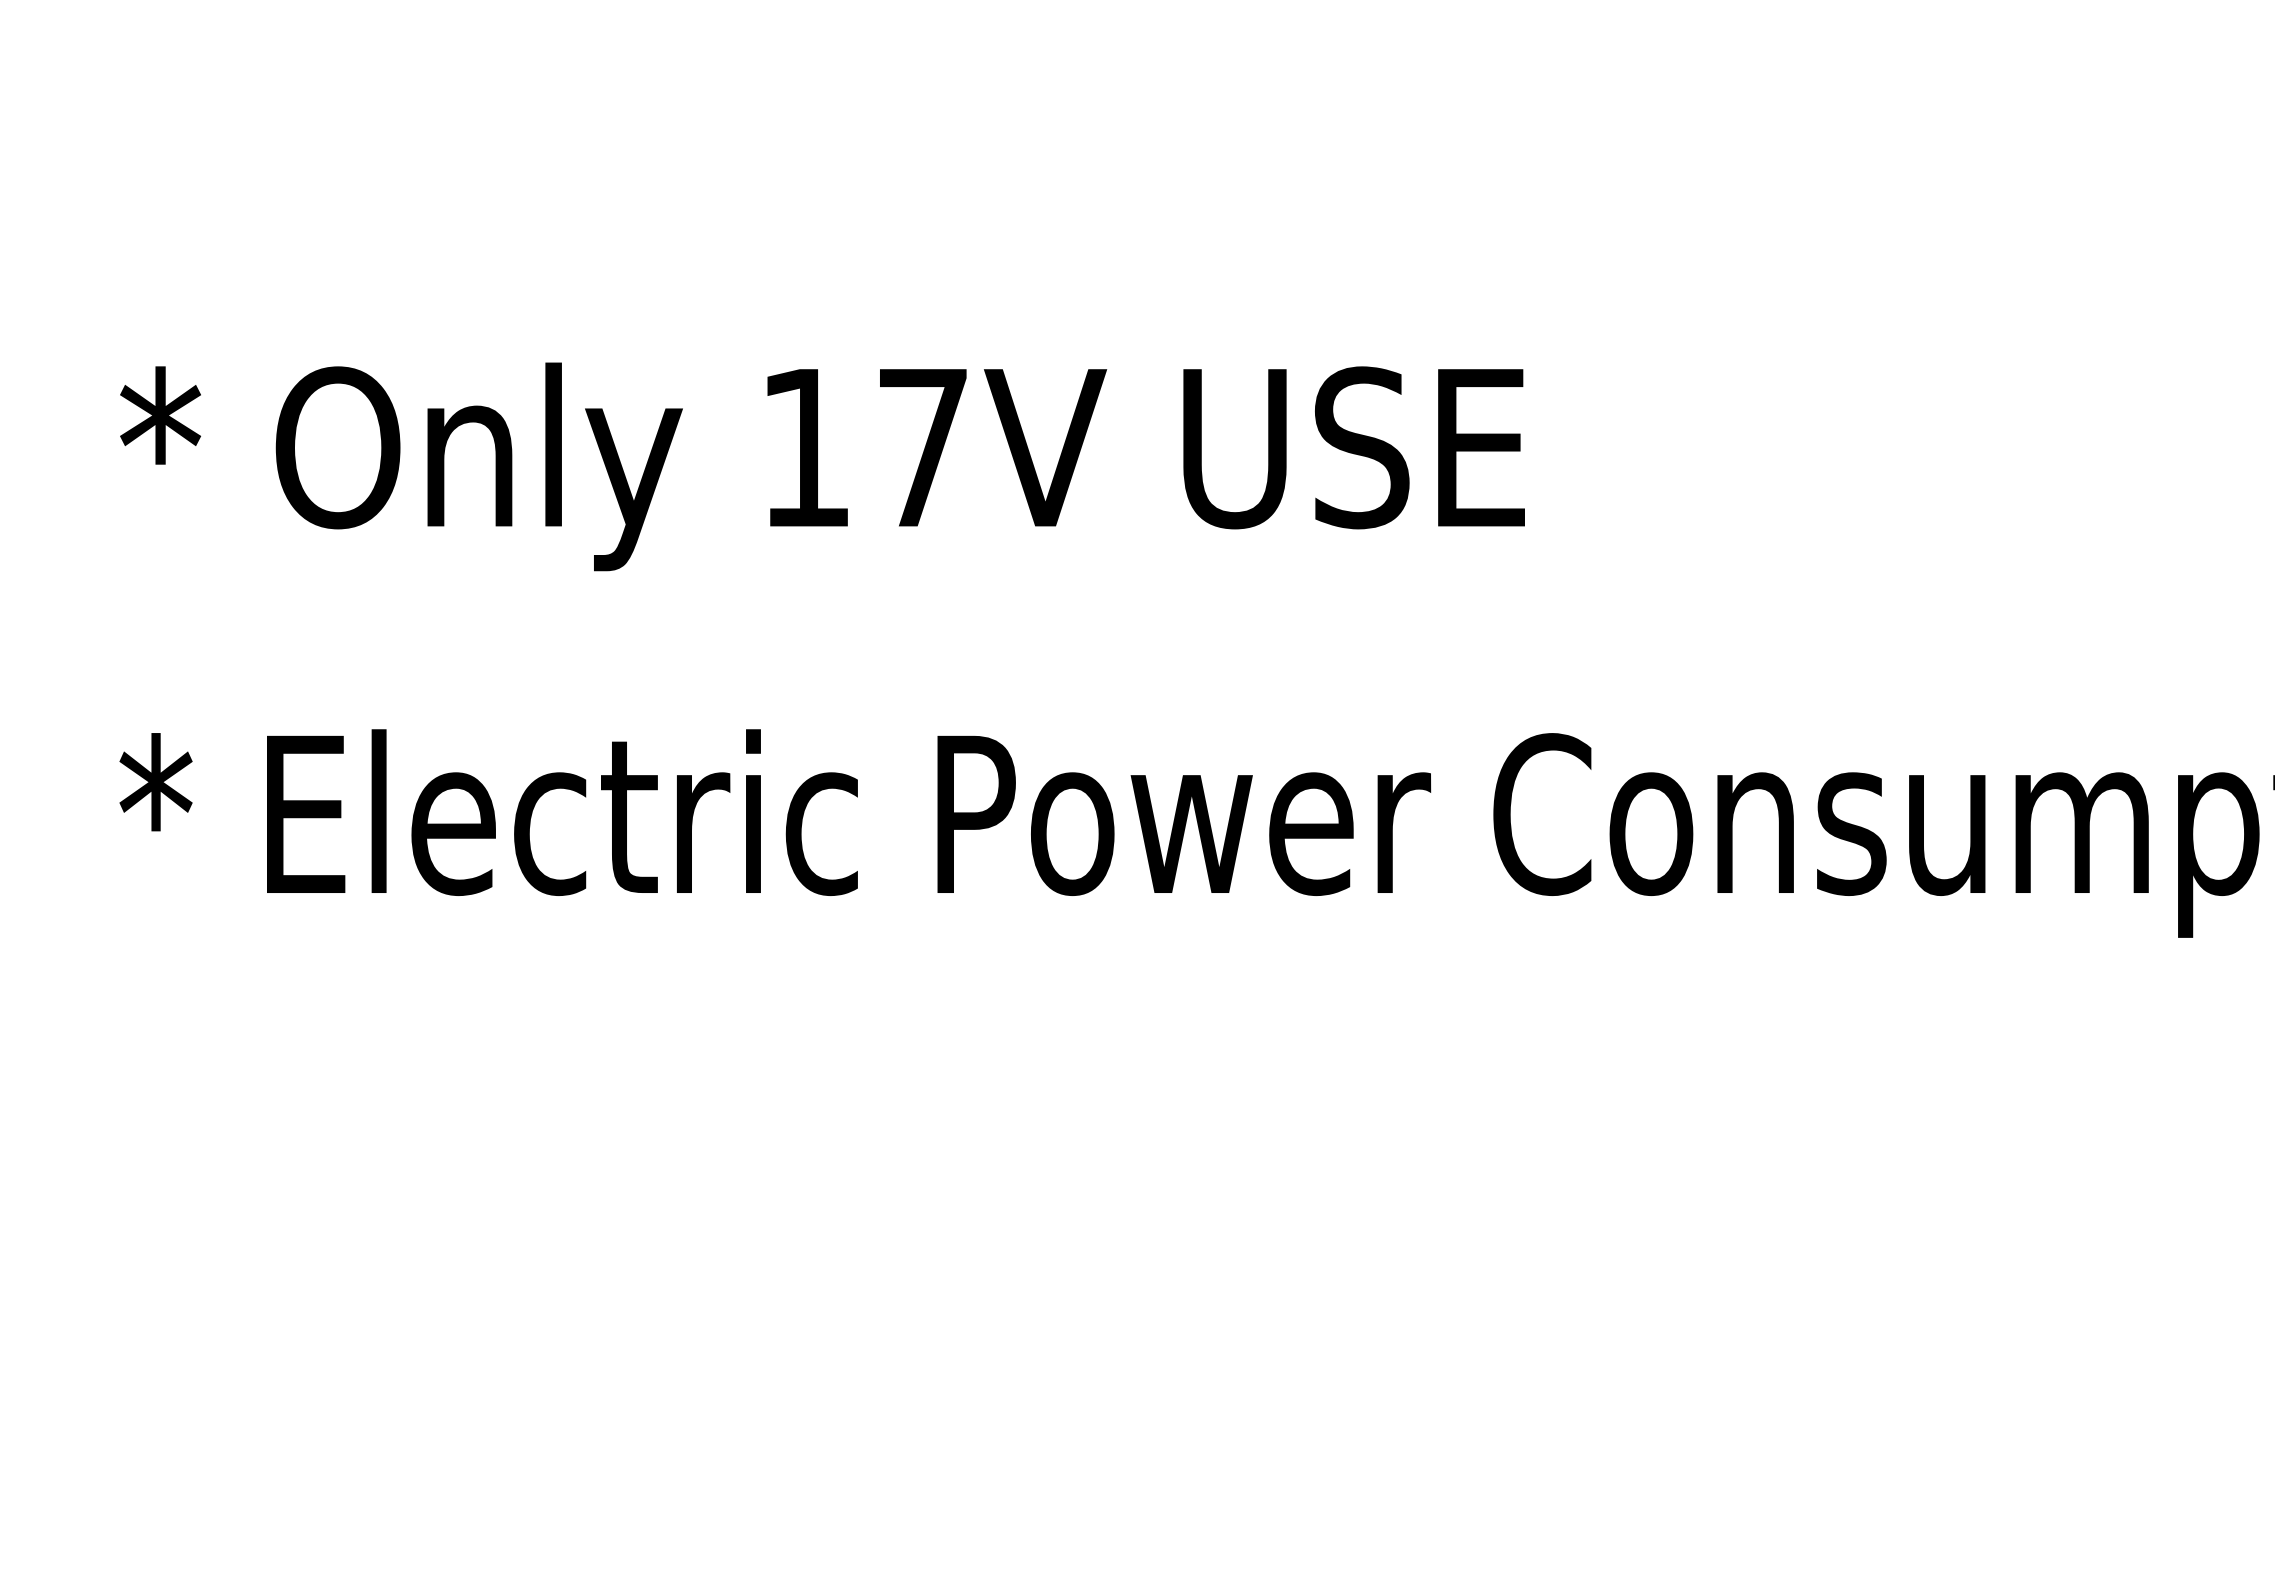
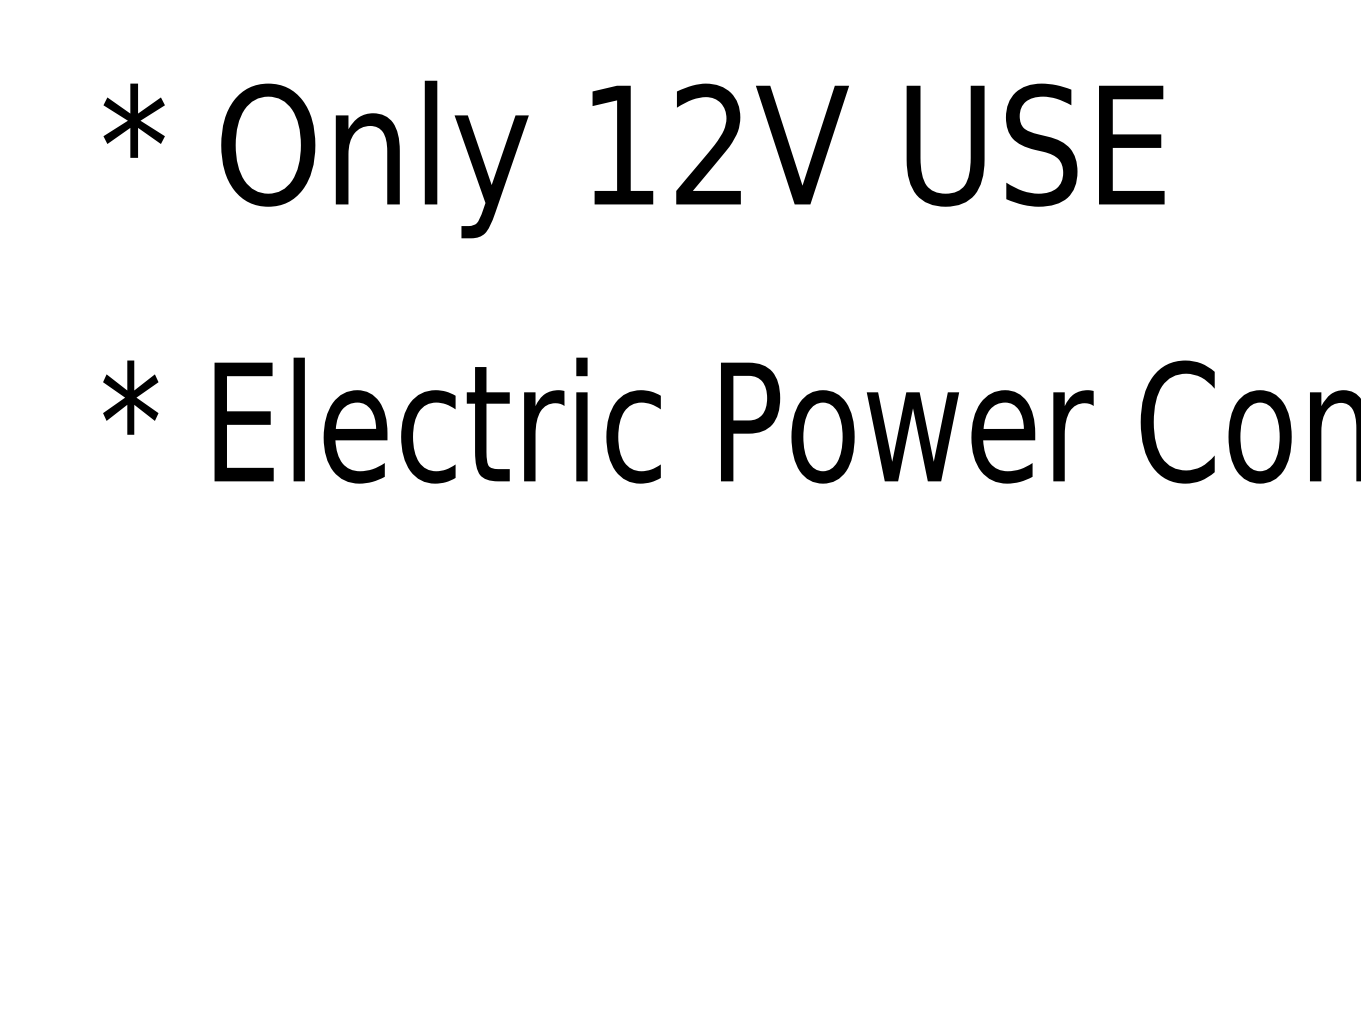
text: (922, 446) -> (709, 144), 17V -> 12V

